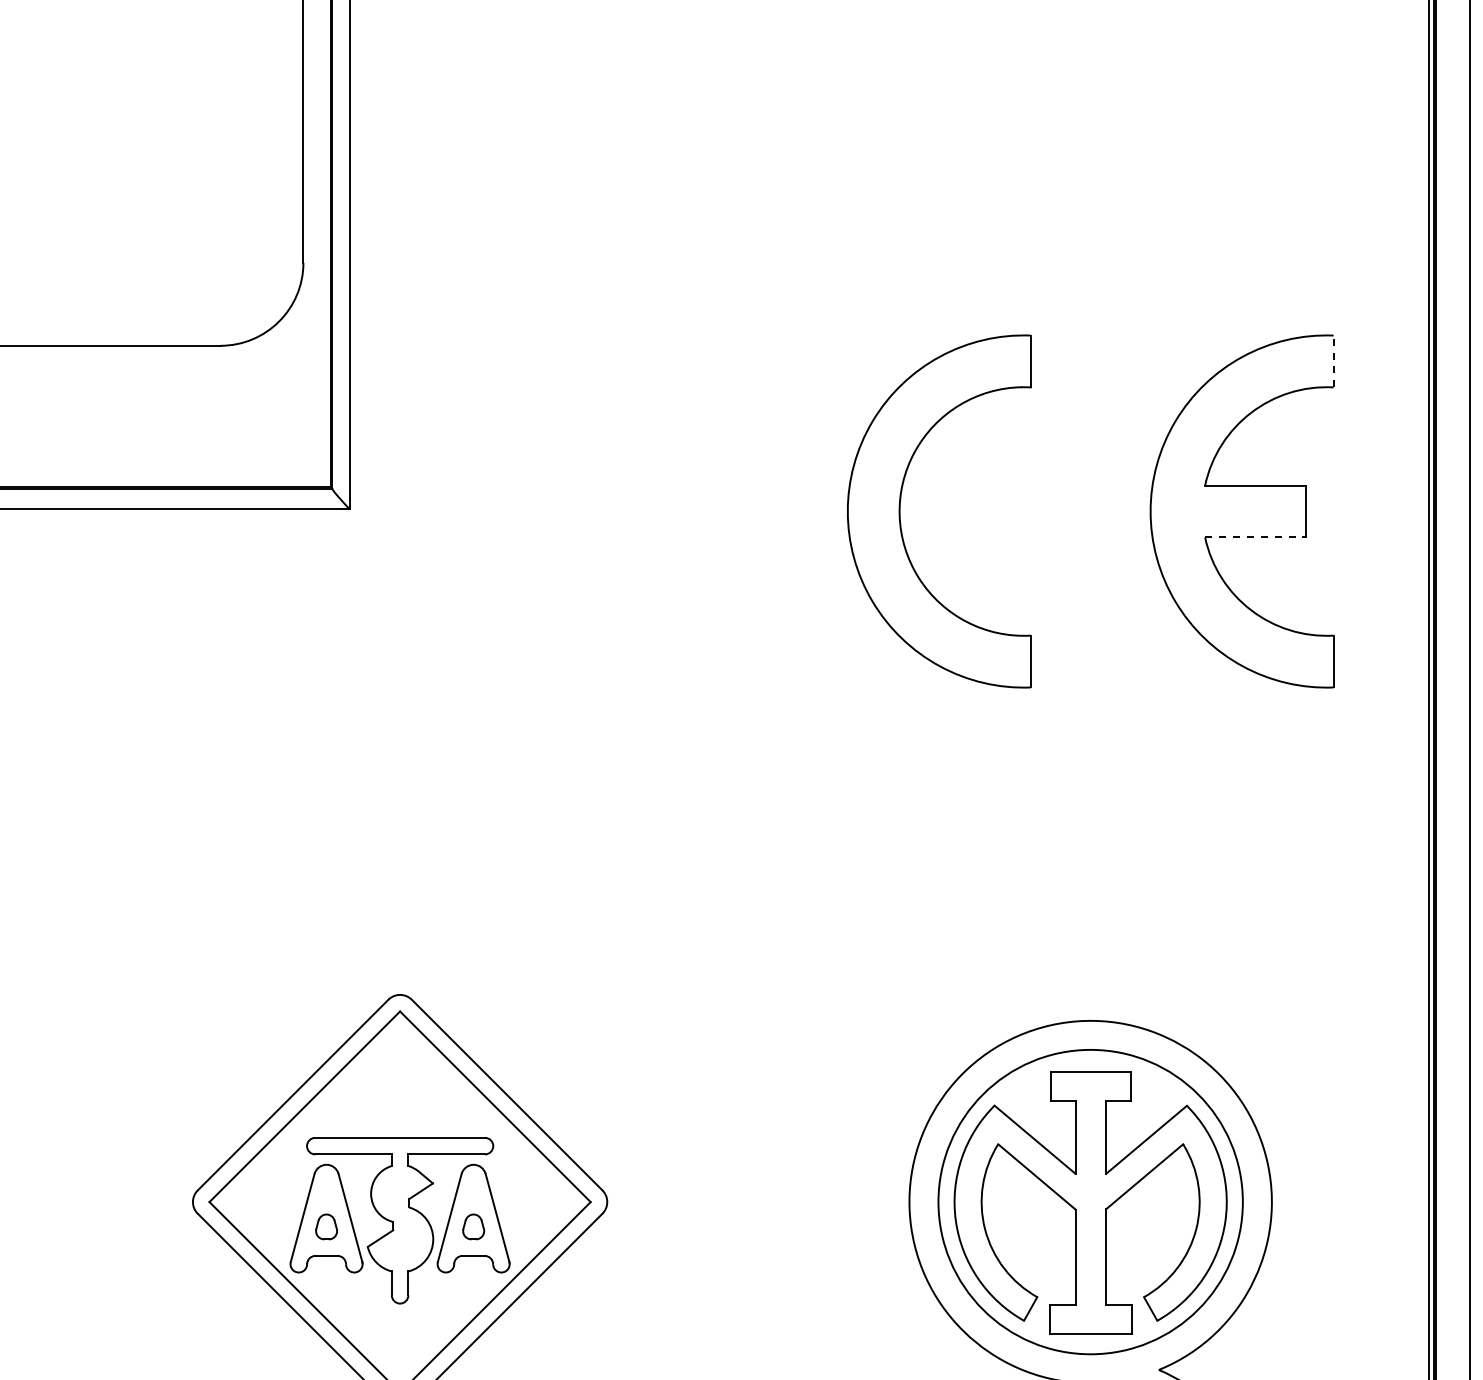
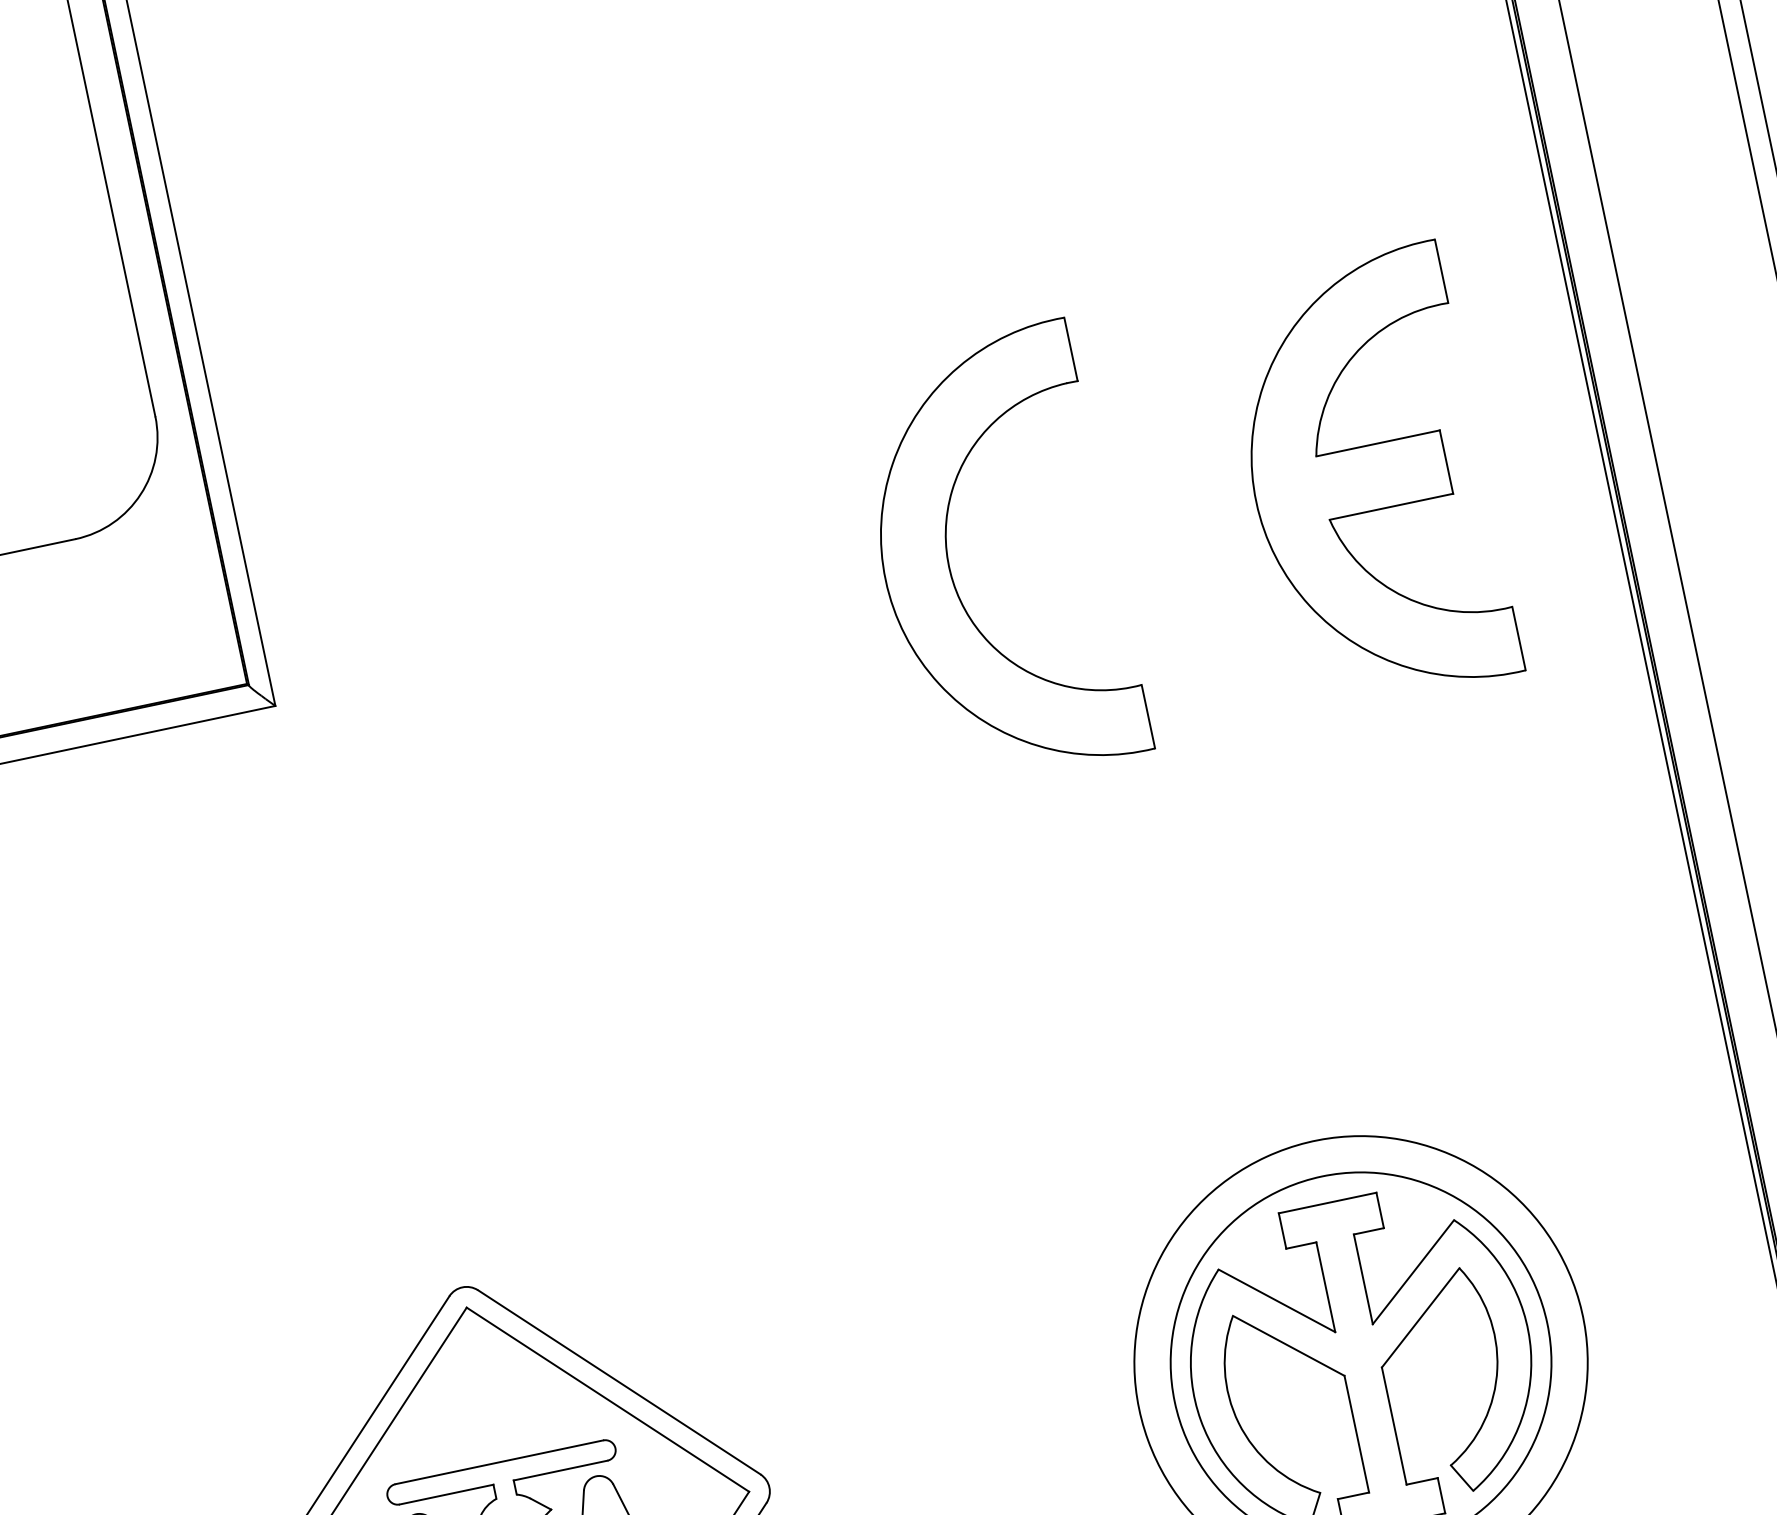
line: (1333, 361) -> (1441, 271), dashed -> solid
line: (1256, 537) -> (1392, 506), dashed -> solid

